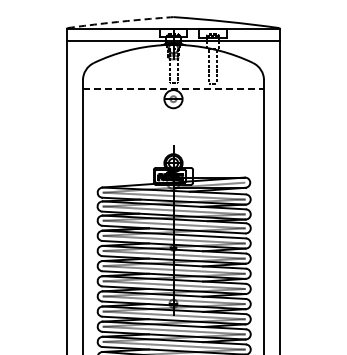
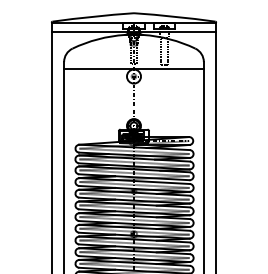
arc: (120, 21) -> (93, 16), dashed -> solid
line: (173, 89) -> (134, 69), dashed -> solid

